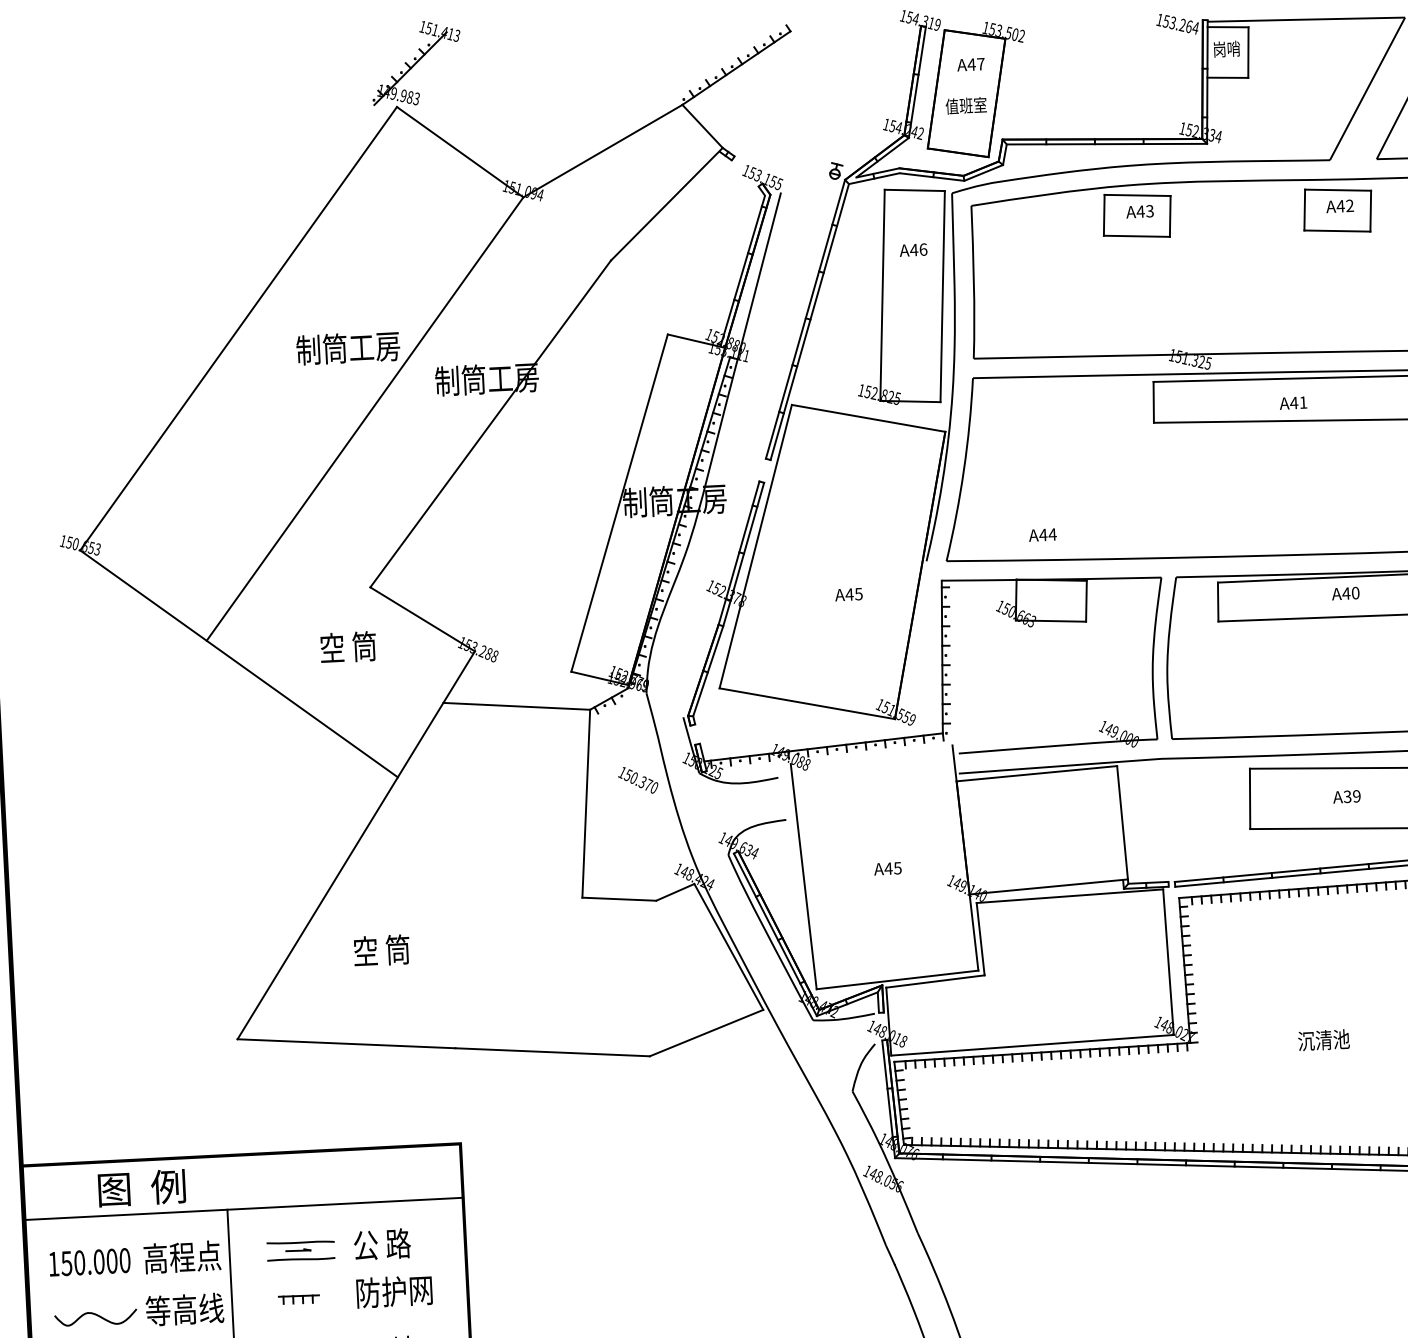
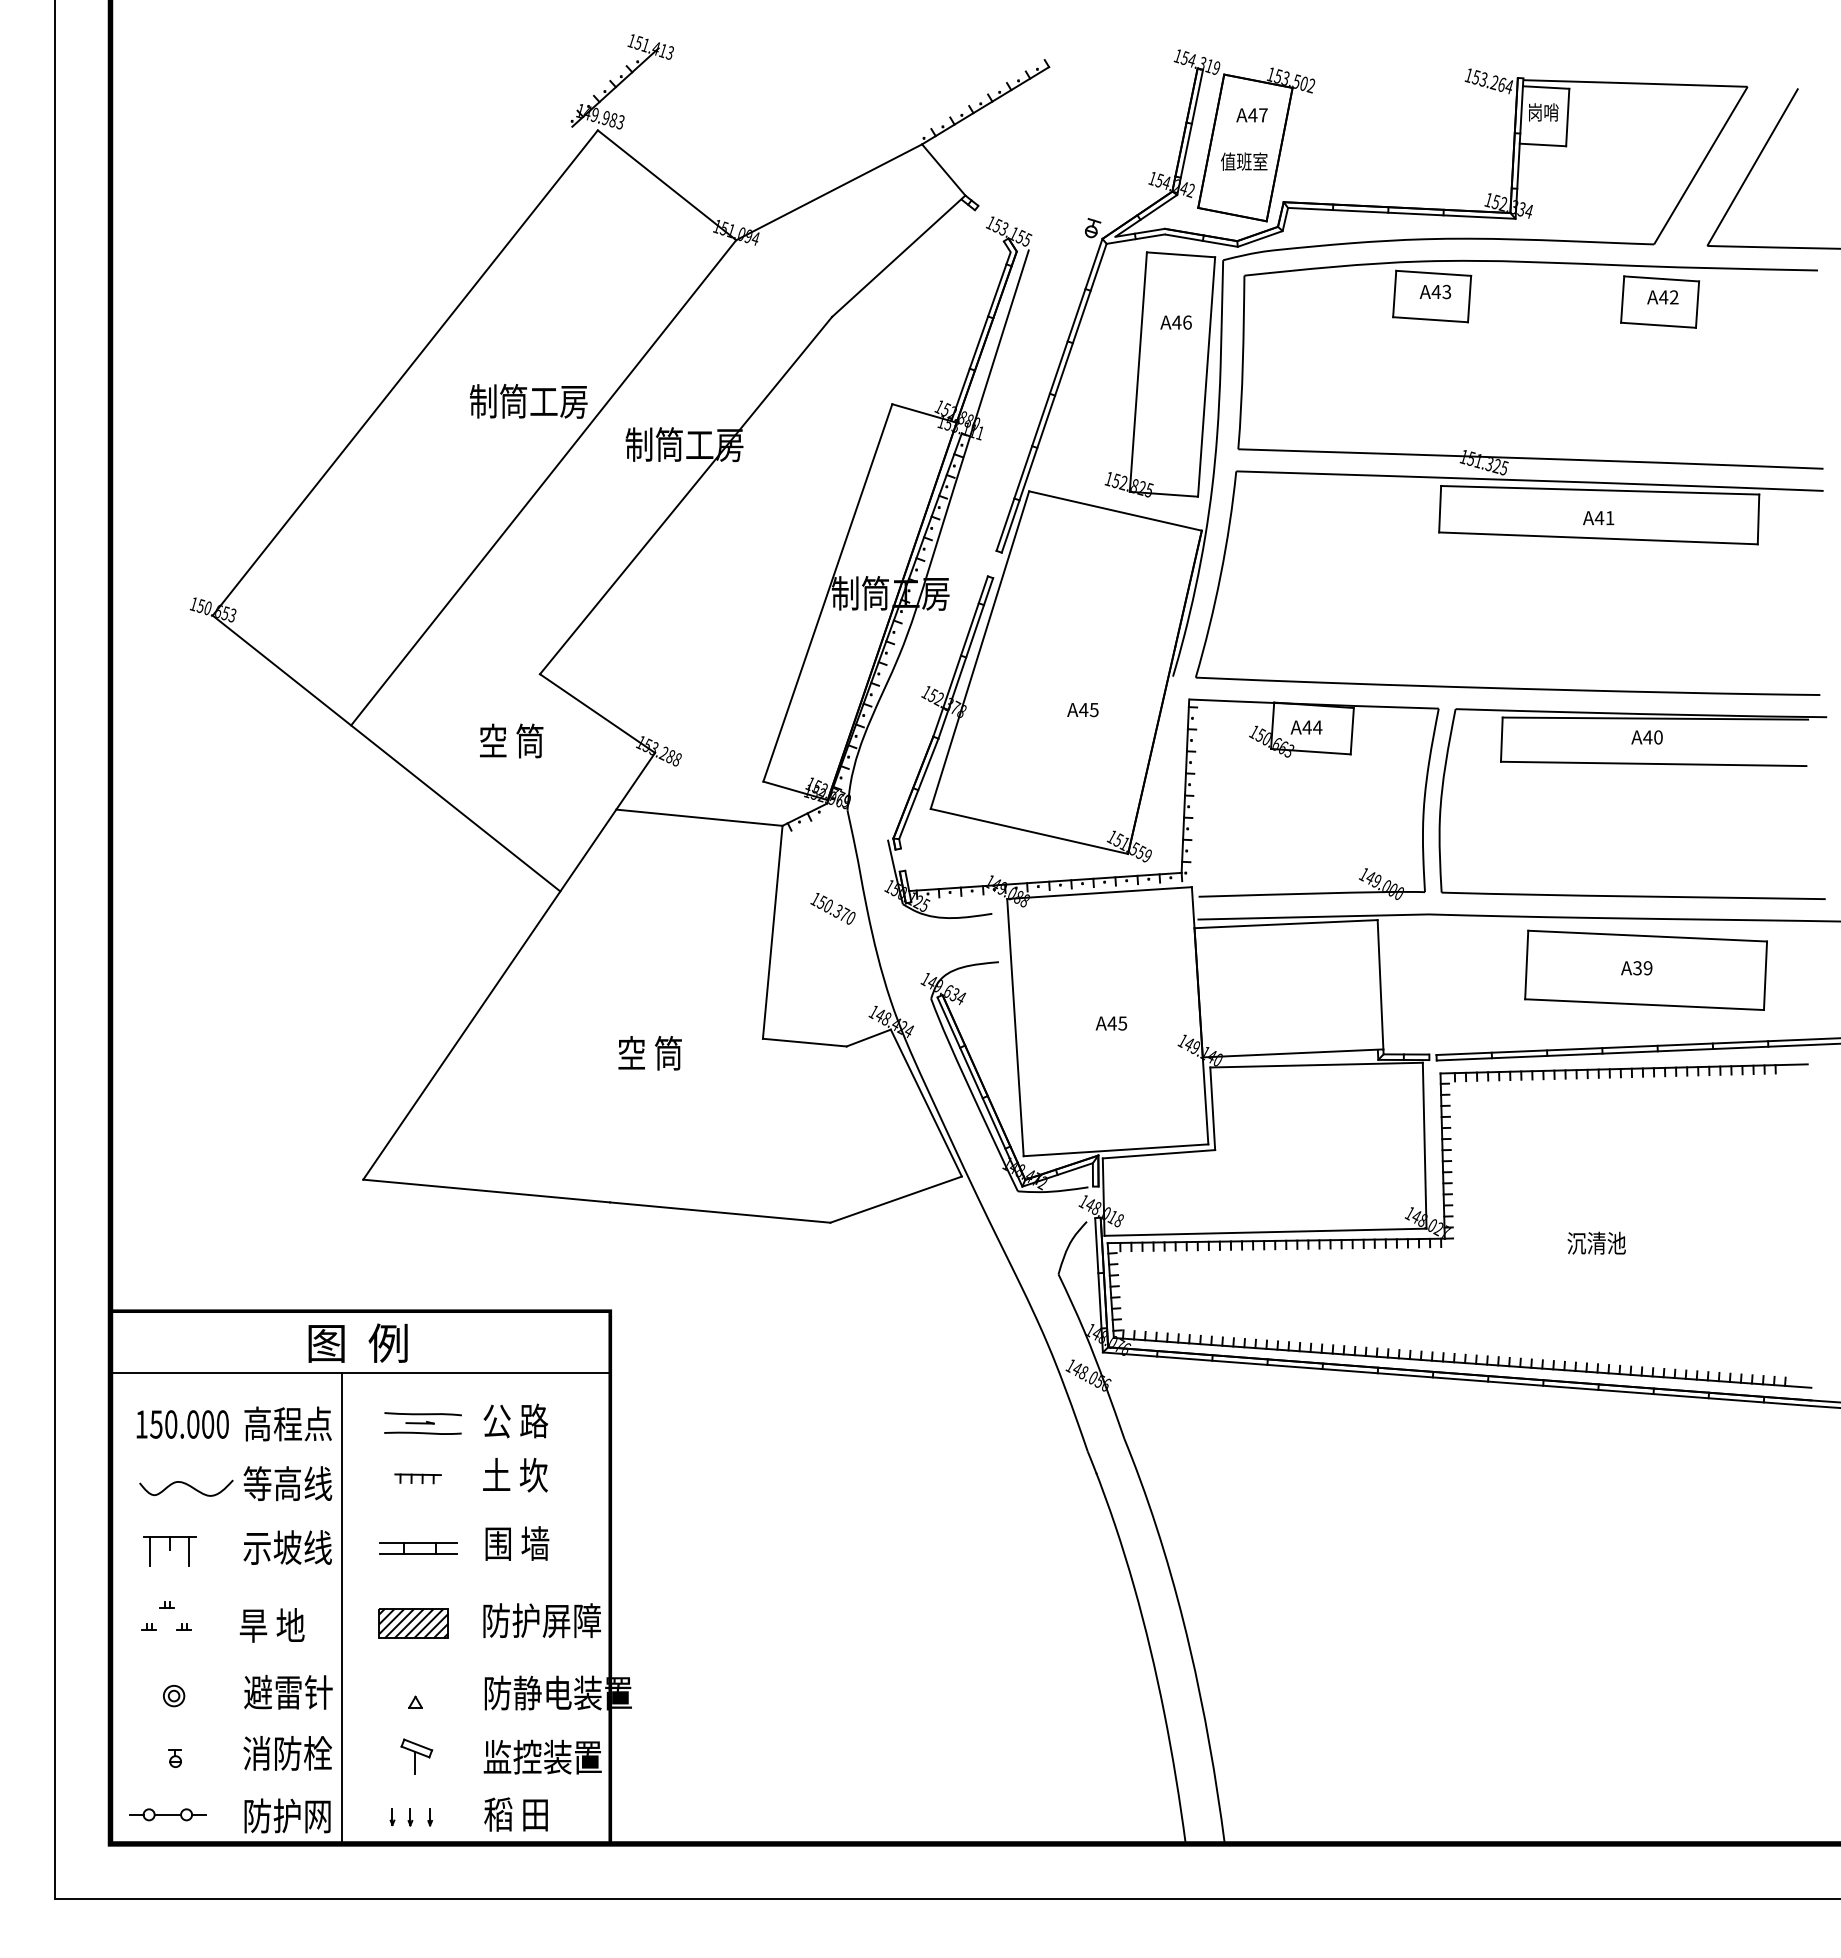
text: (1042, 535) -> (1306, 727), moved
line: (871, 754) -> (1099, 892), added
text: (381, 950) -> (649, 1053), moved
text: (141, 1187) -> (357, 1342), moved
text: (394, 1290) -> (526, 1474), 防护网 -> 土 坎

